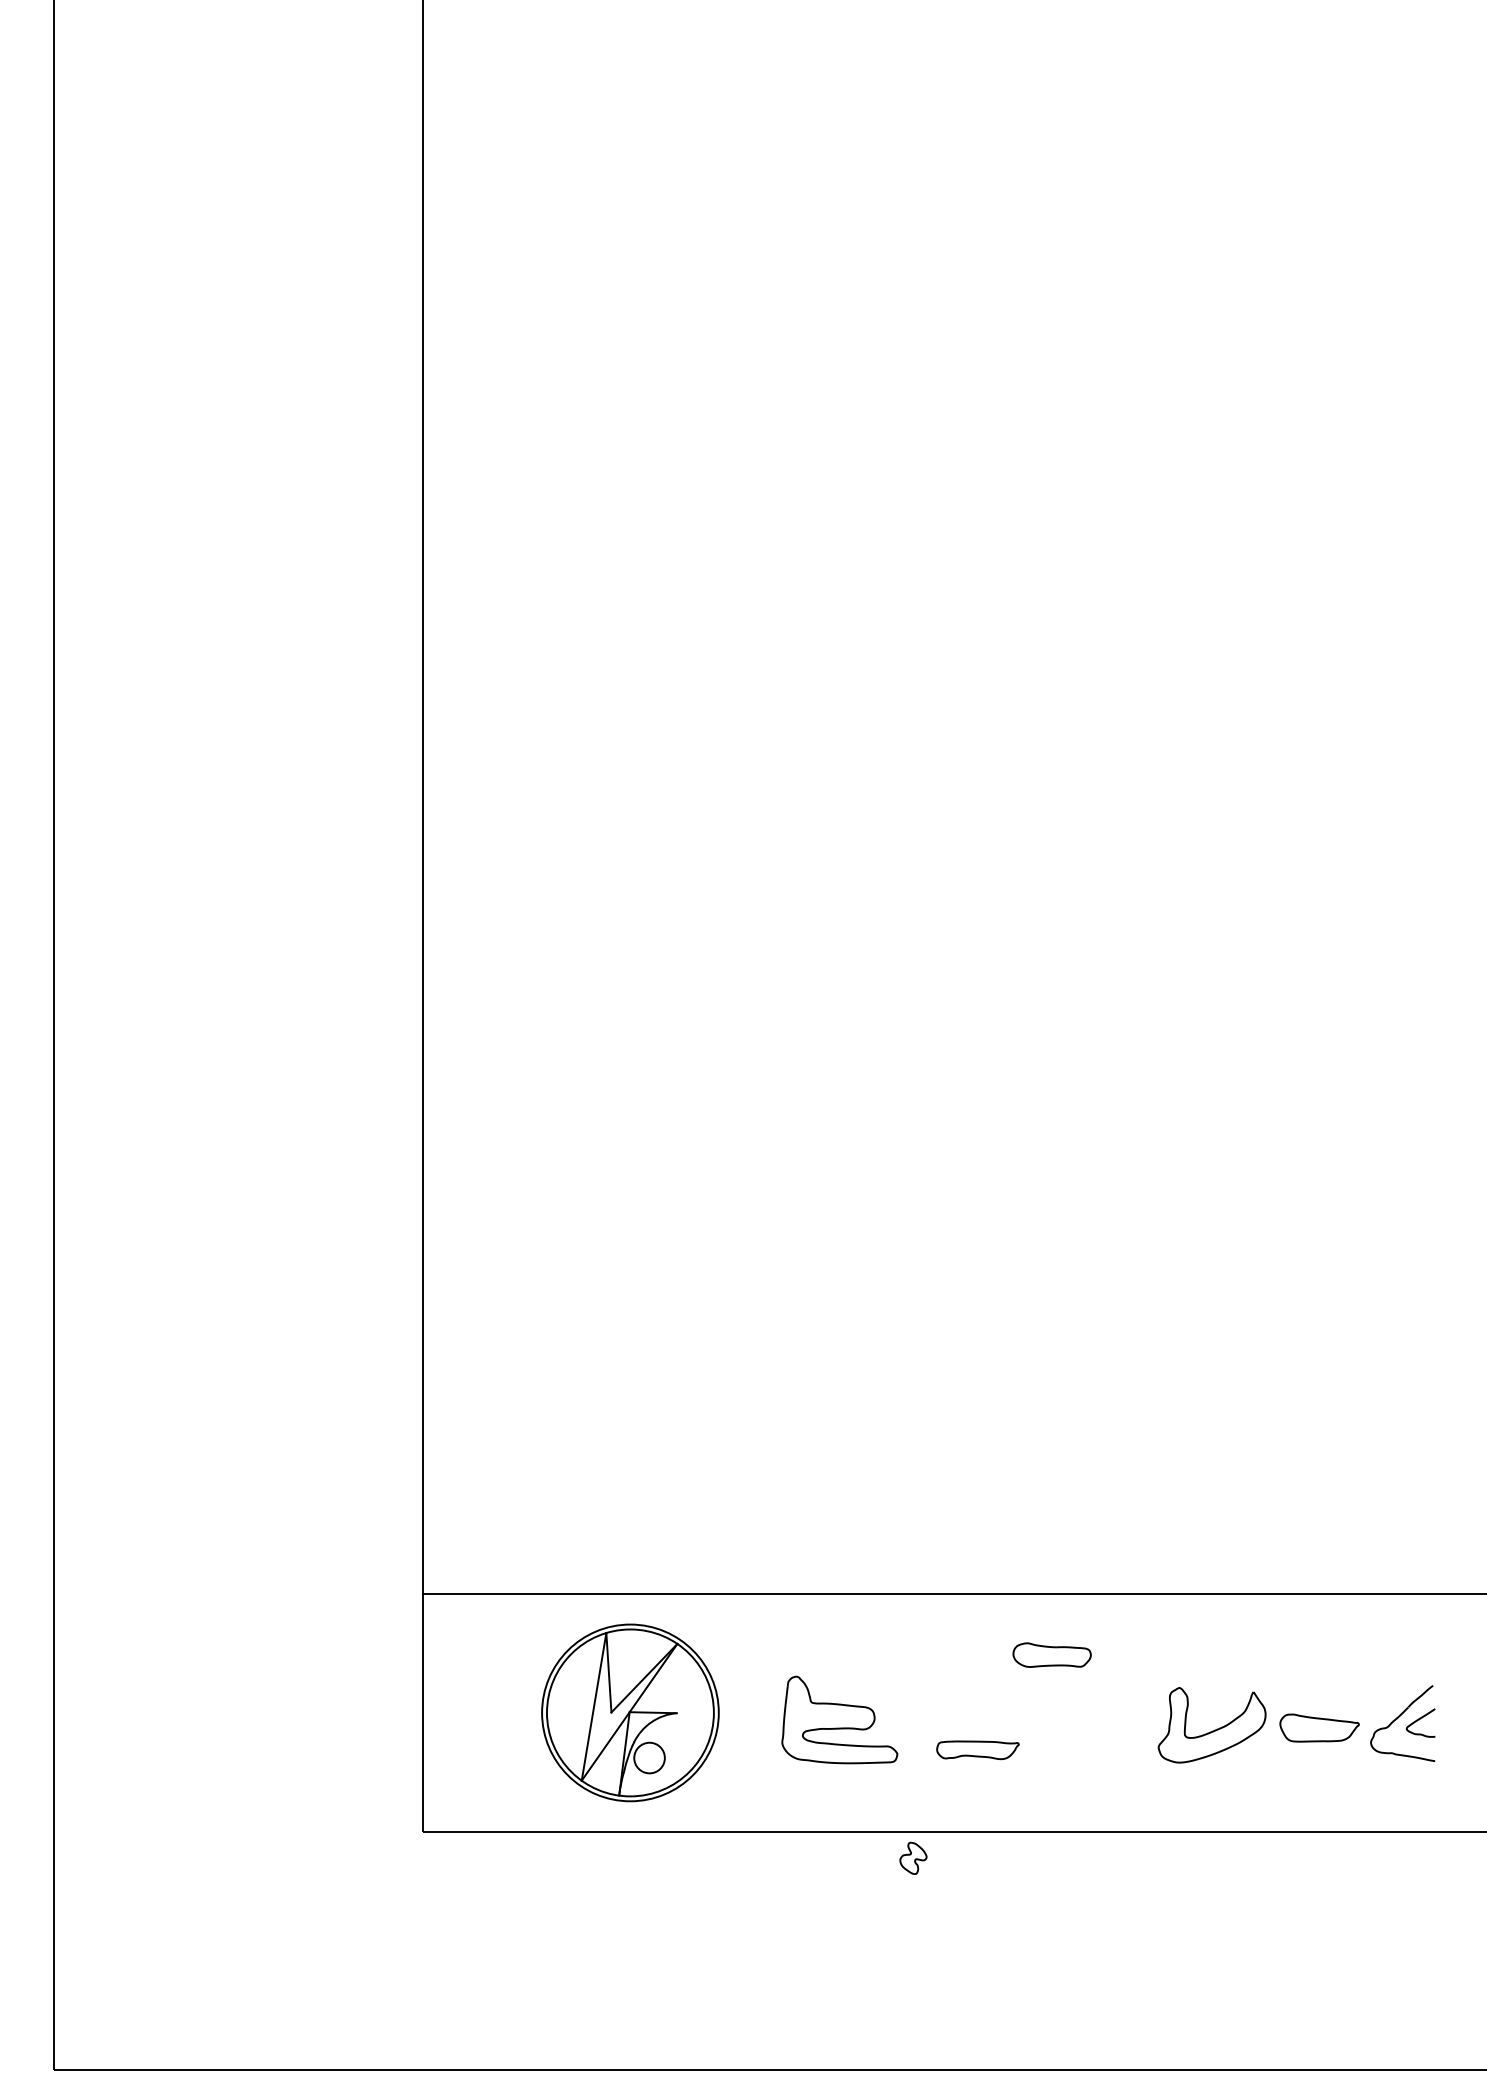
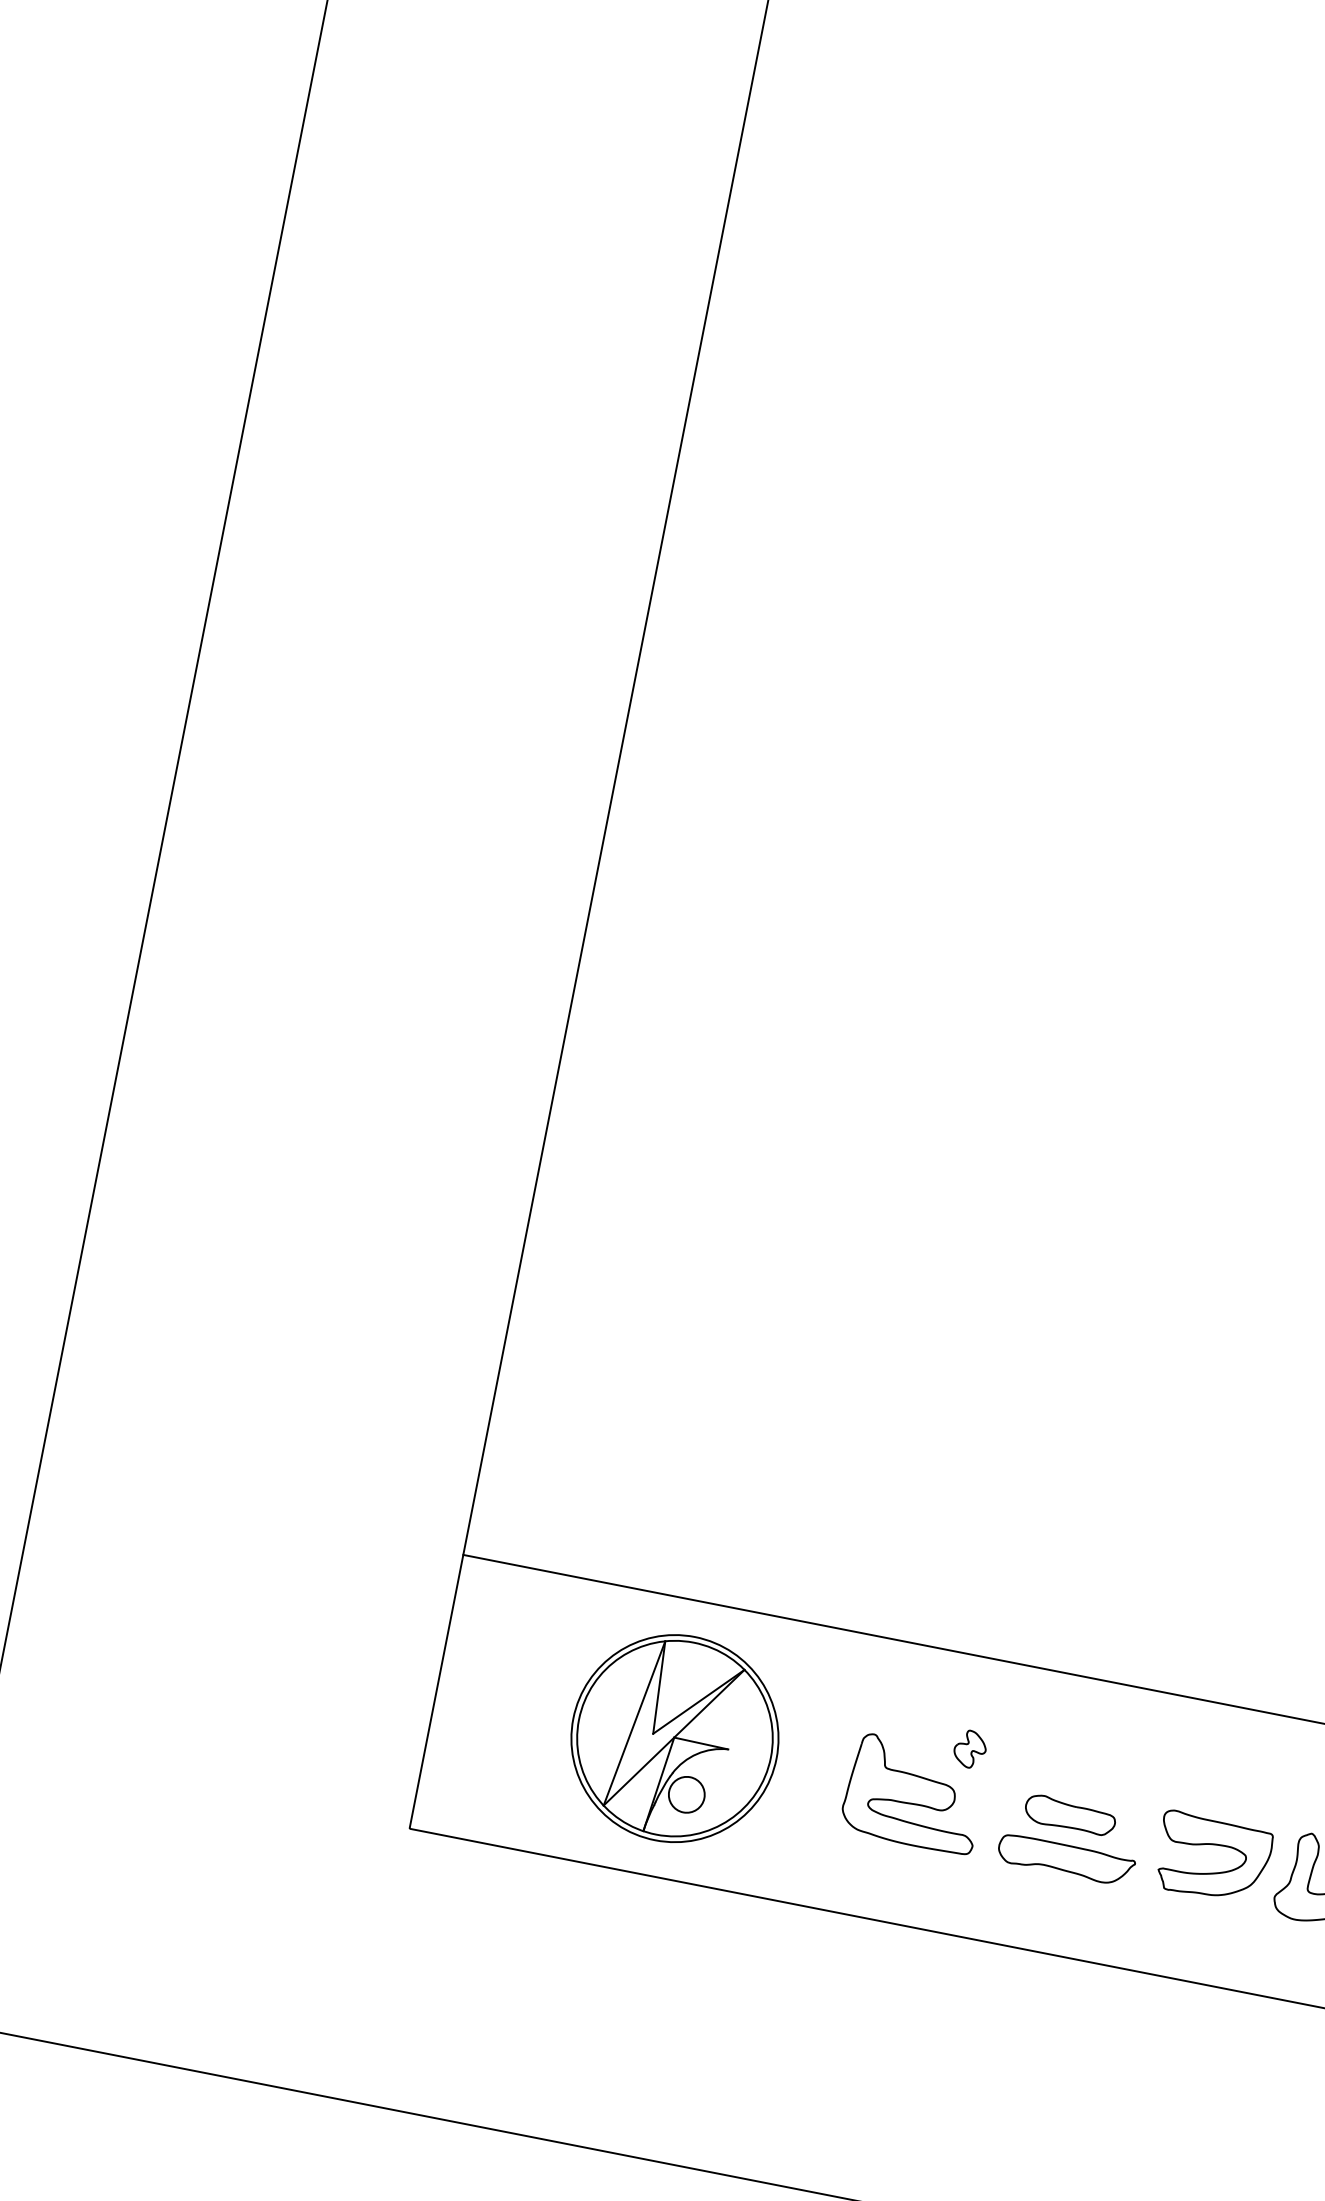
curve: (1052, 1648) -> (1072, 1807), moved
part: (1096, 1714) -> (1210, 1845), added
part: (977, 1749) -> (1065, 1858), size x1.43
curve: (915, 1858) -> (972, 1749), moved

